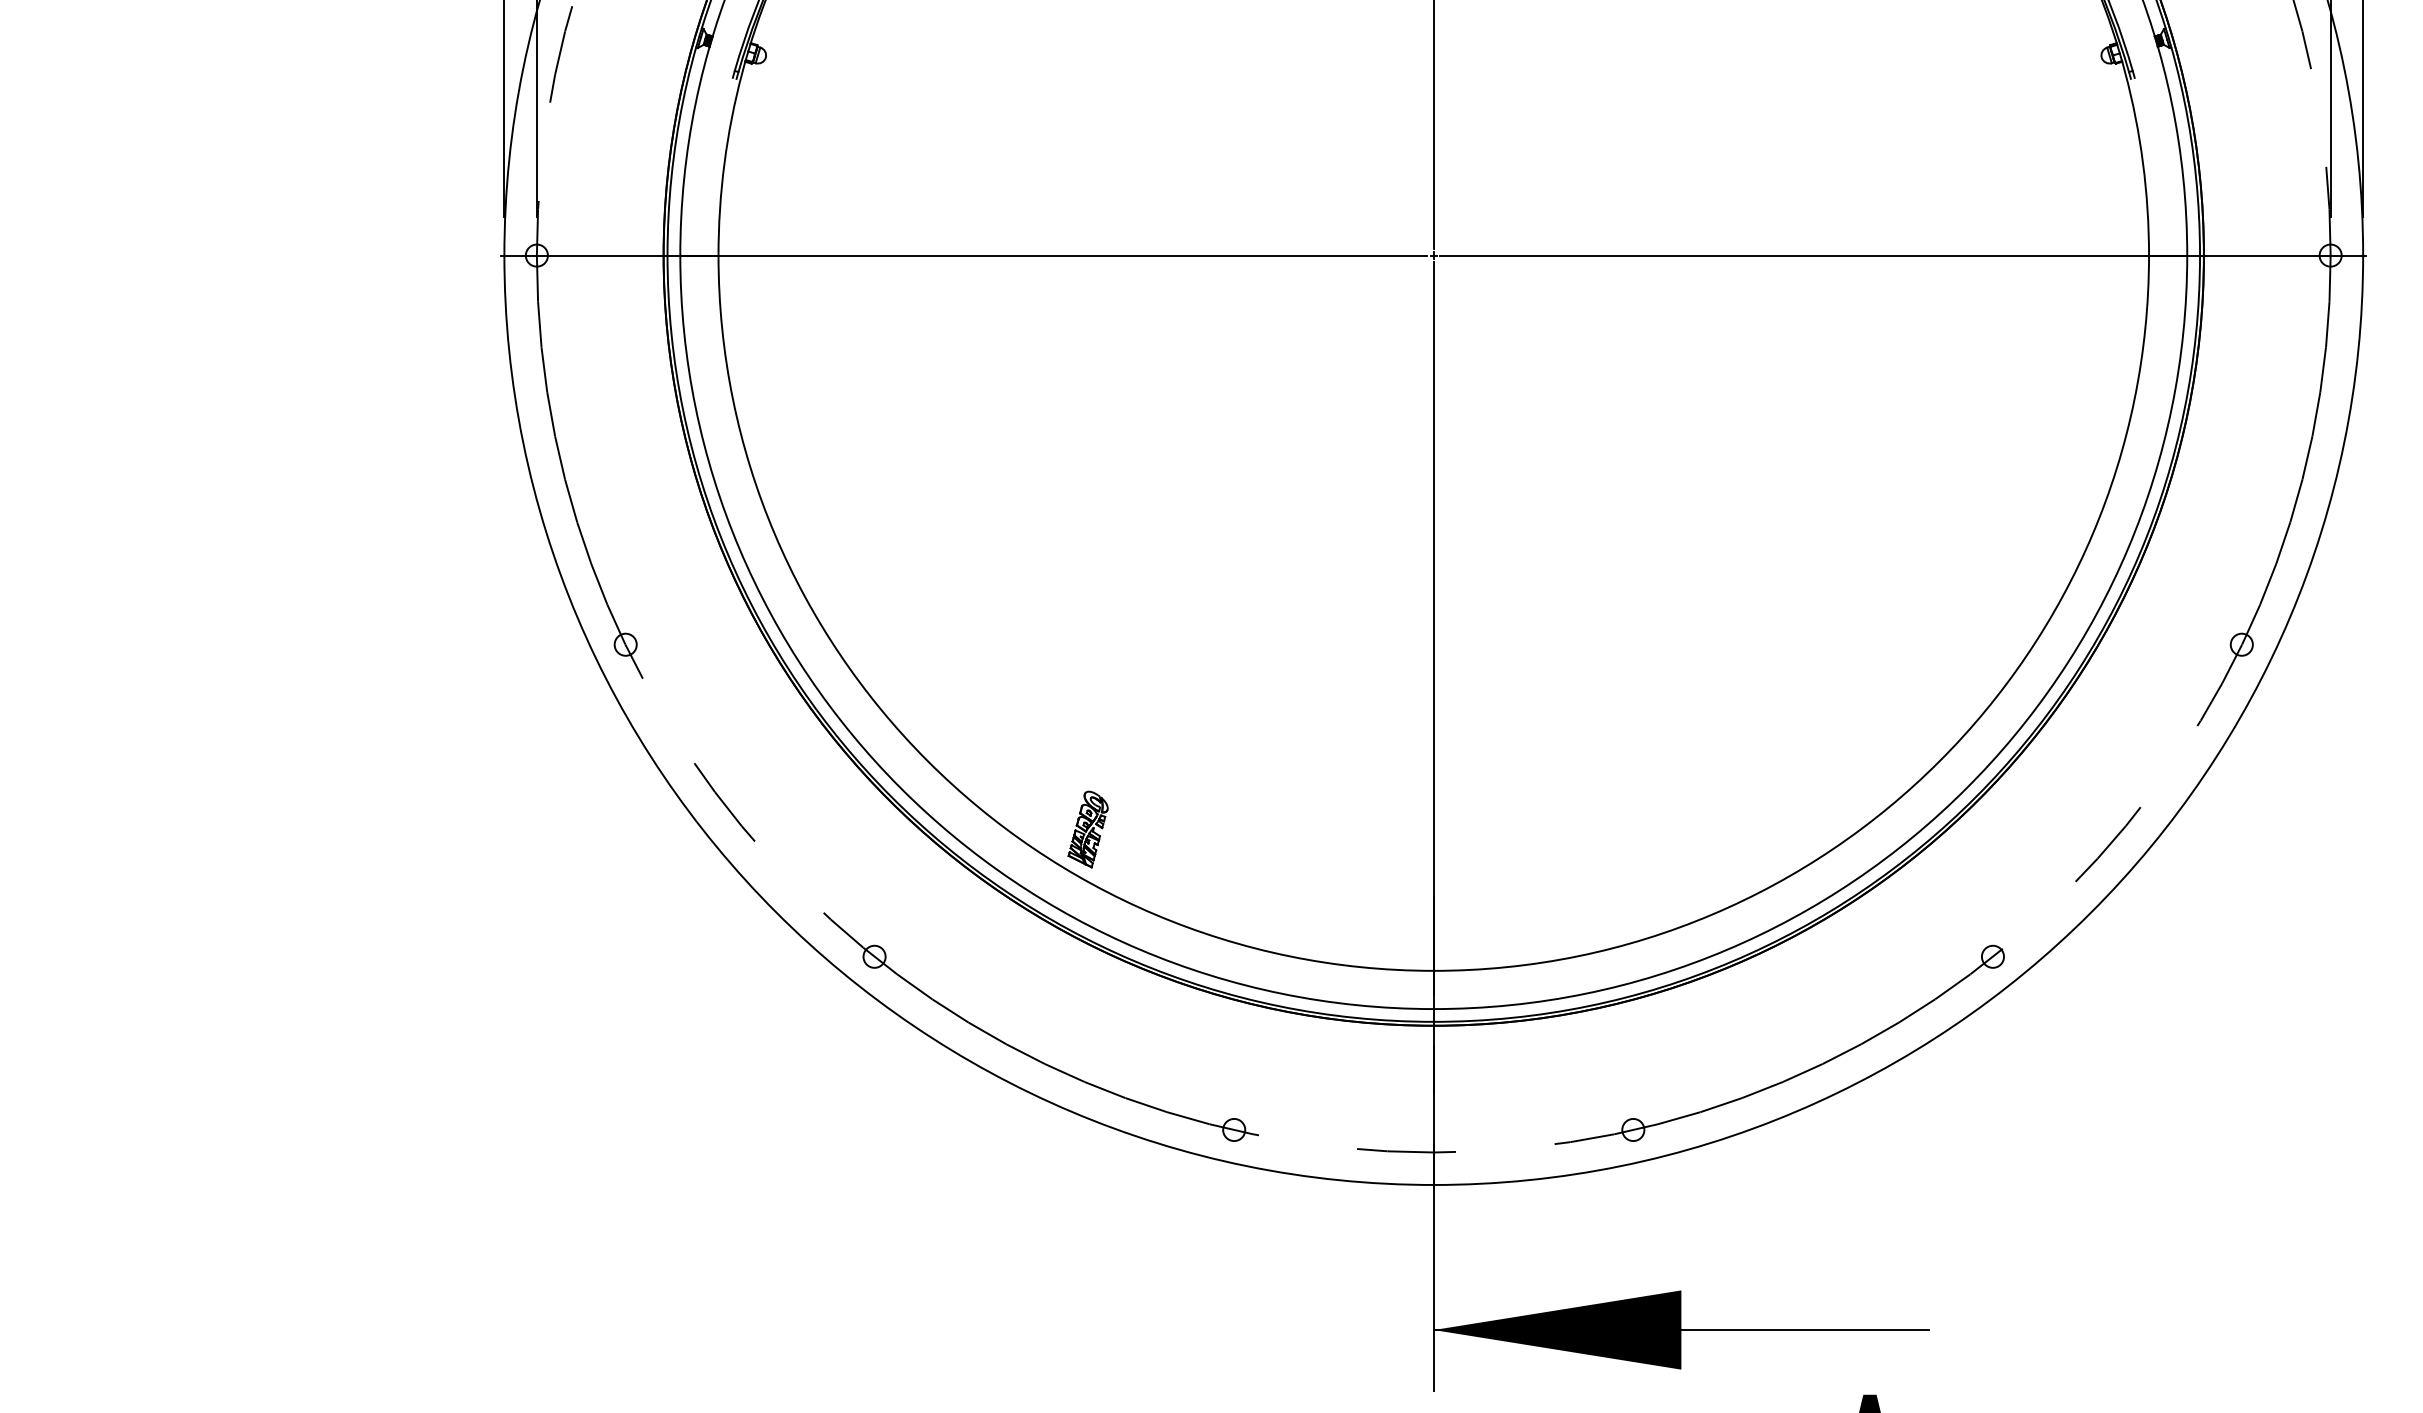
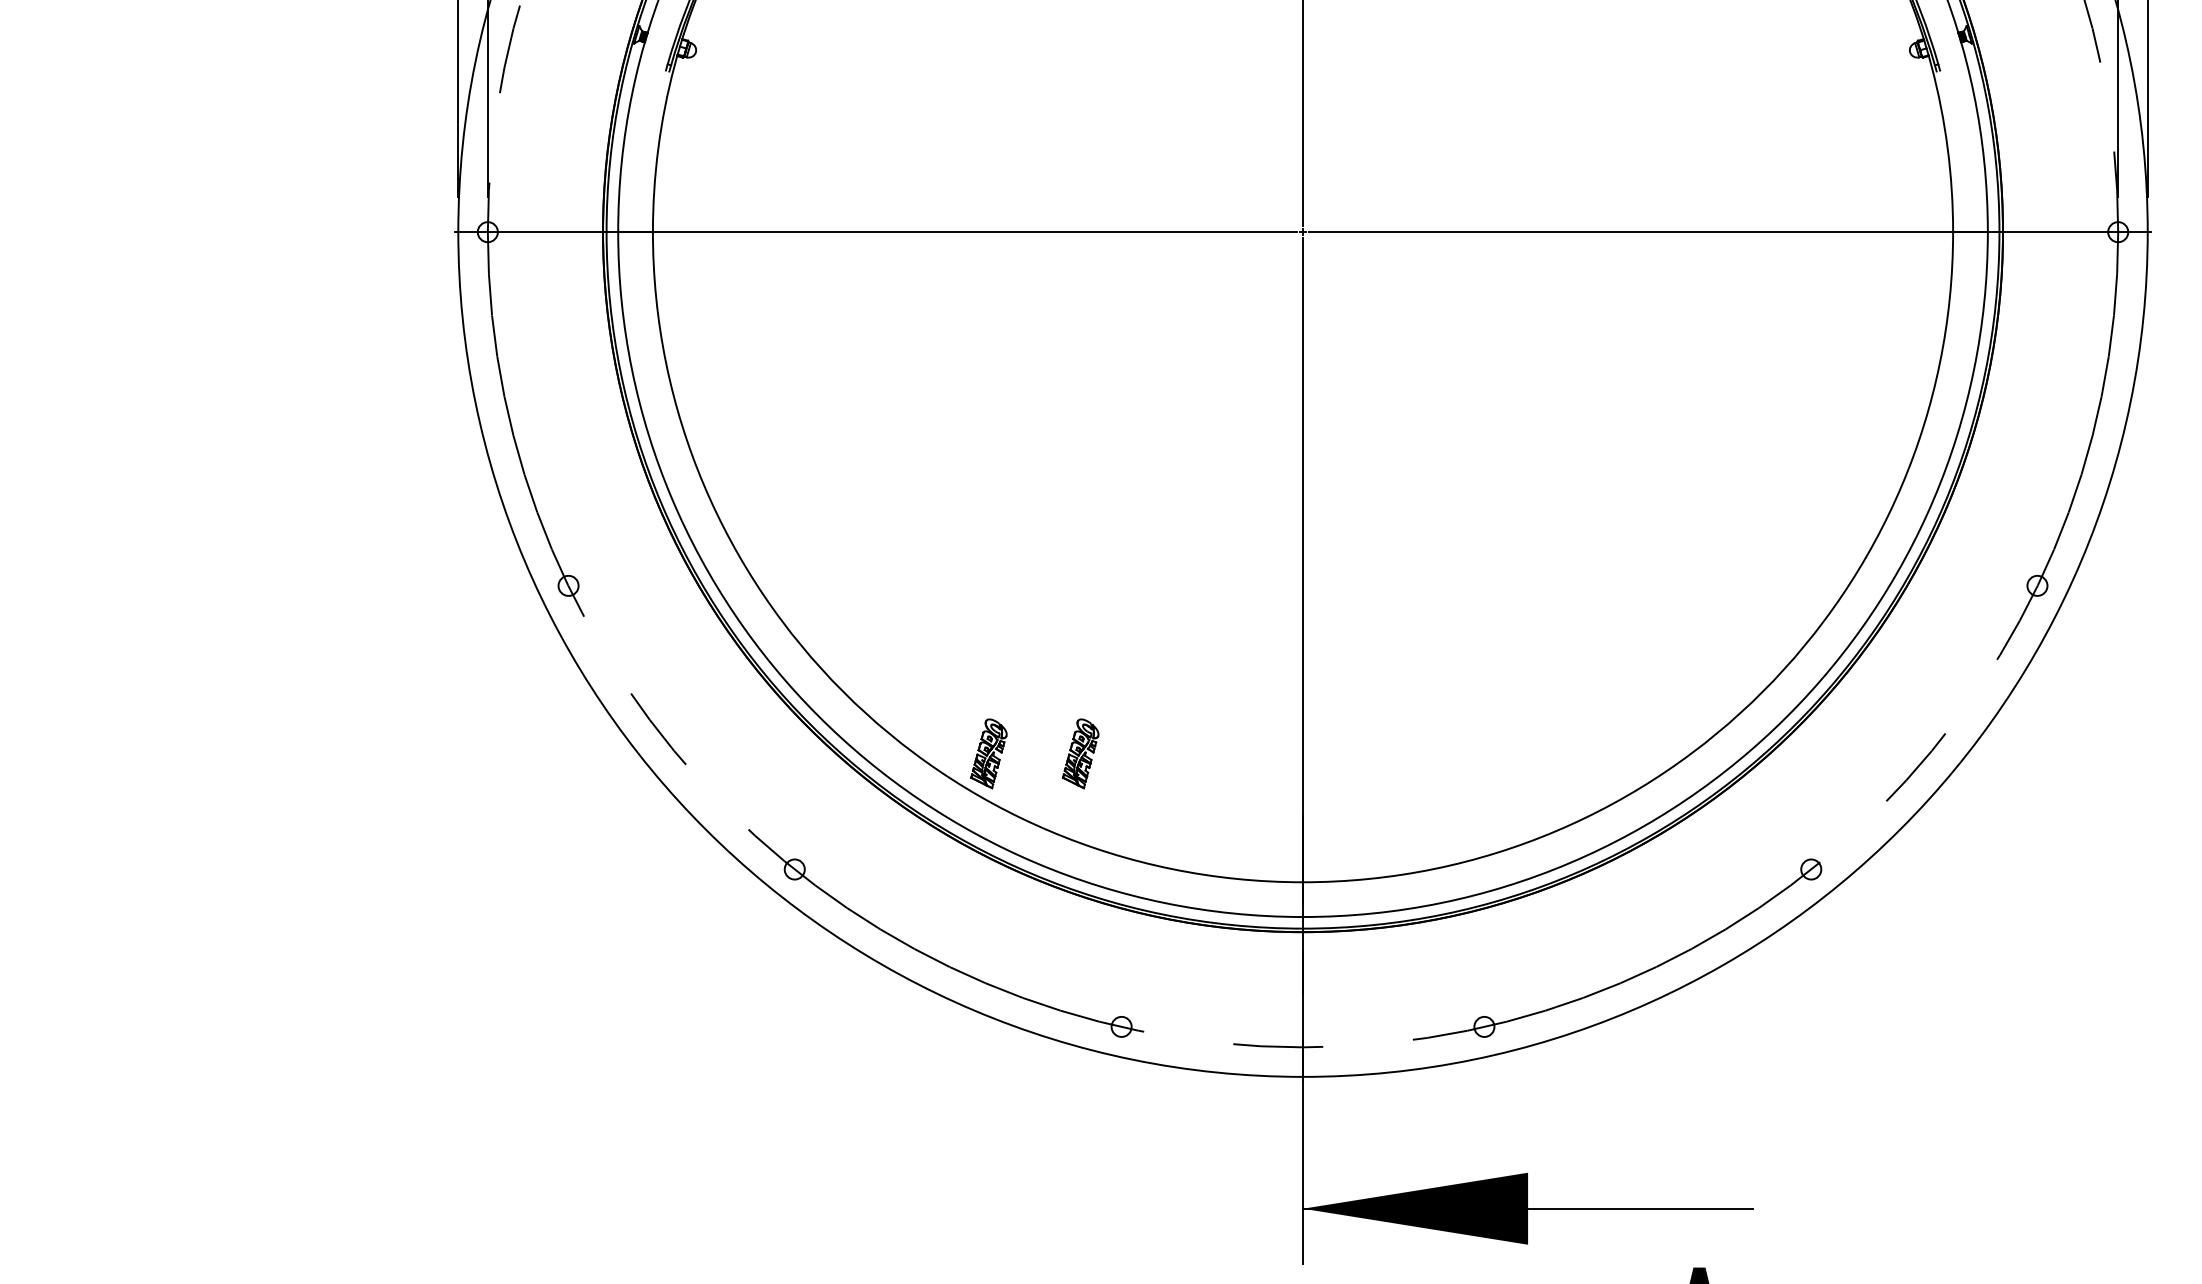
part: (1188, 829) -> (1080, 753), added

